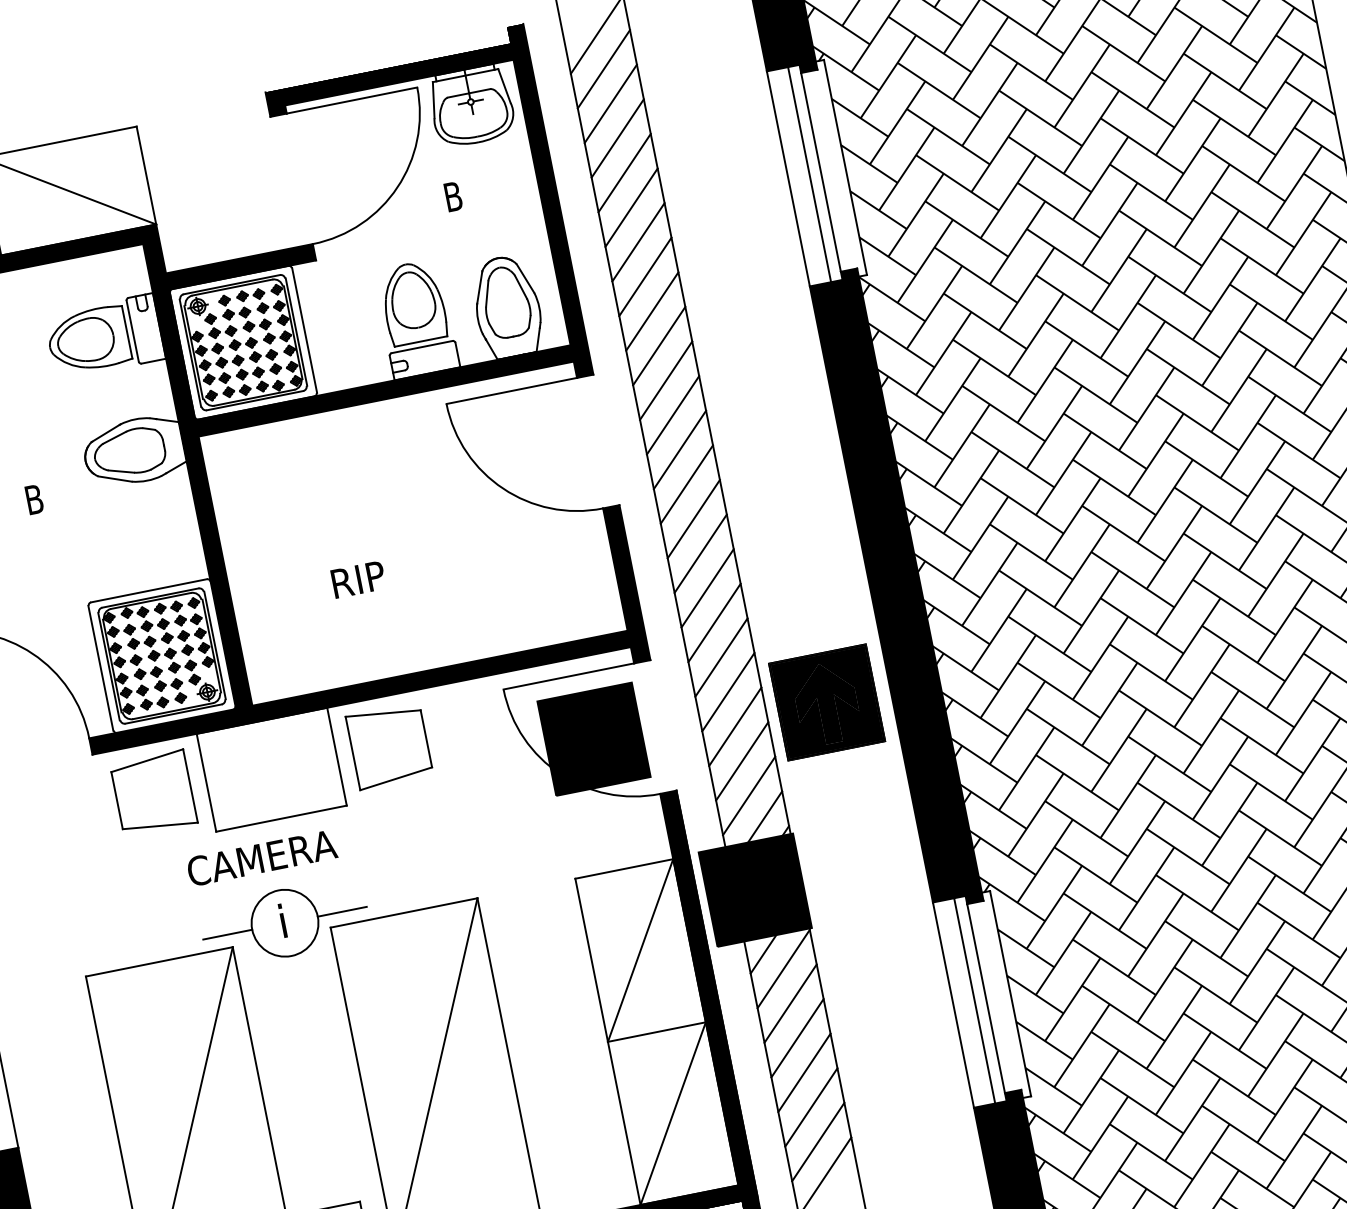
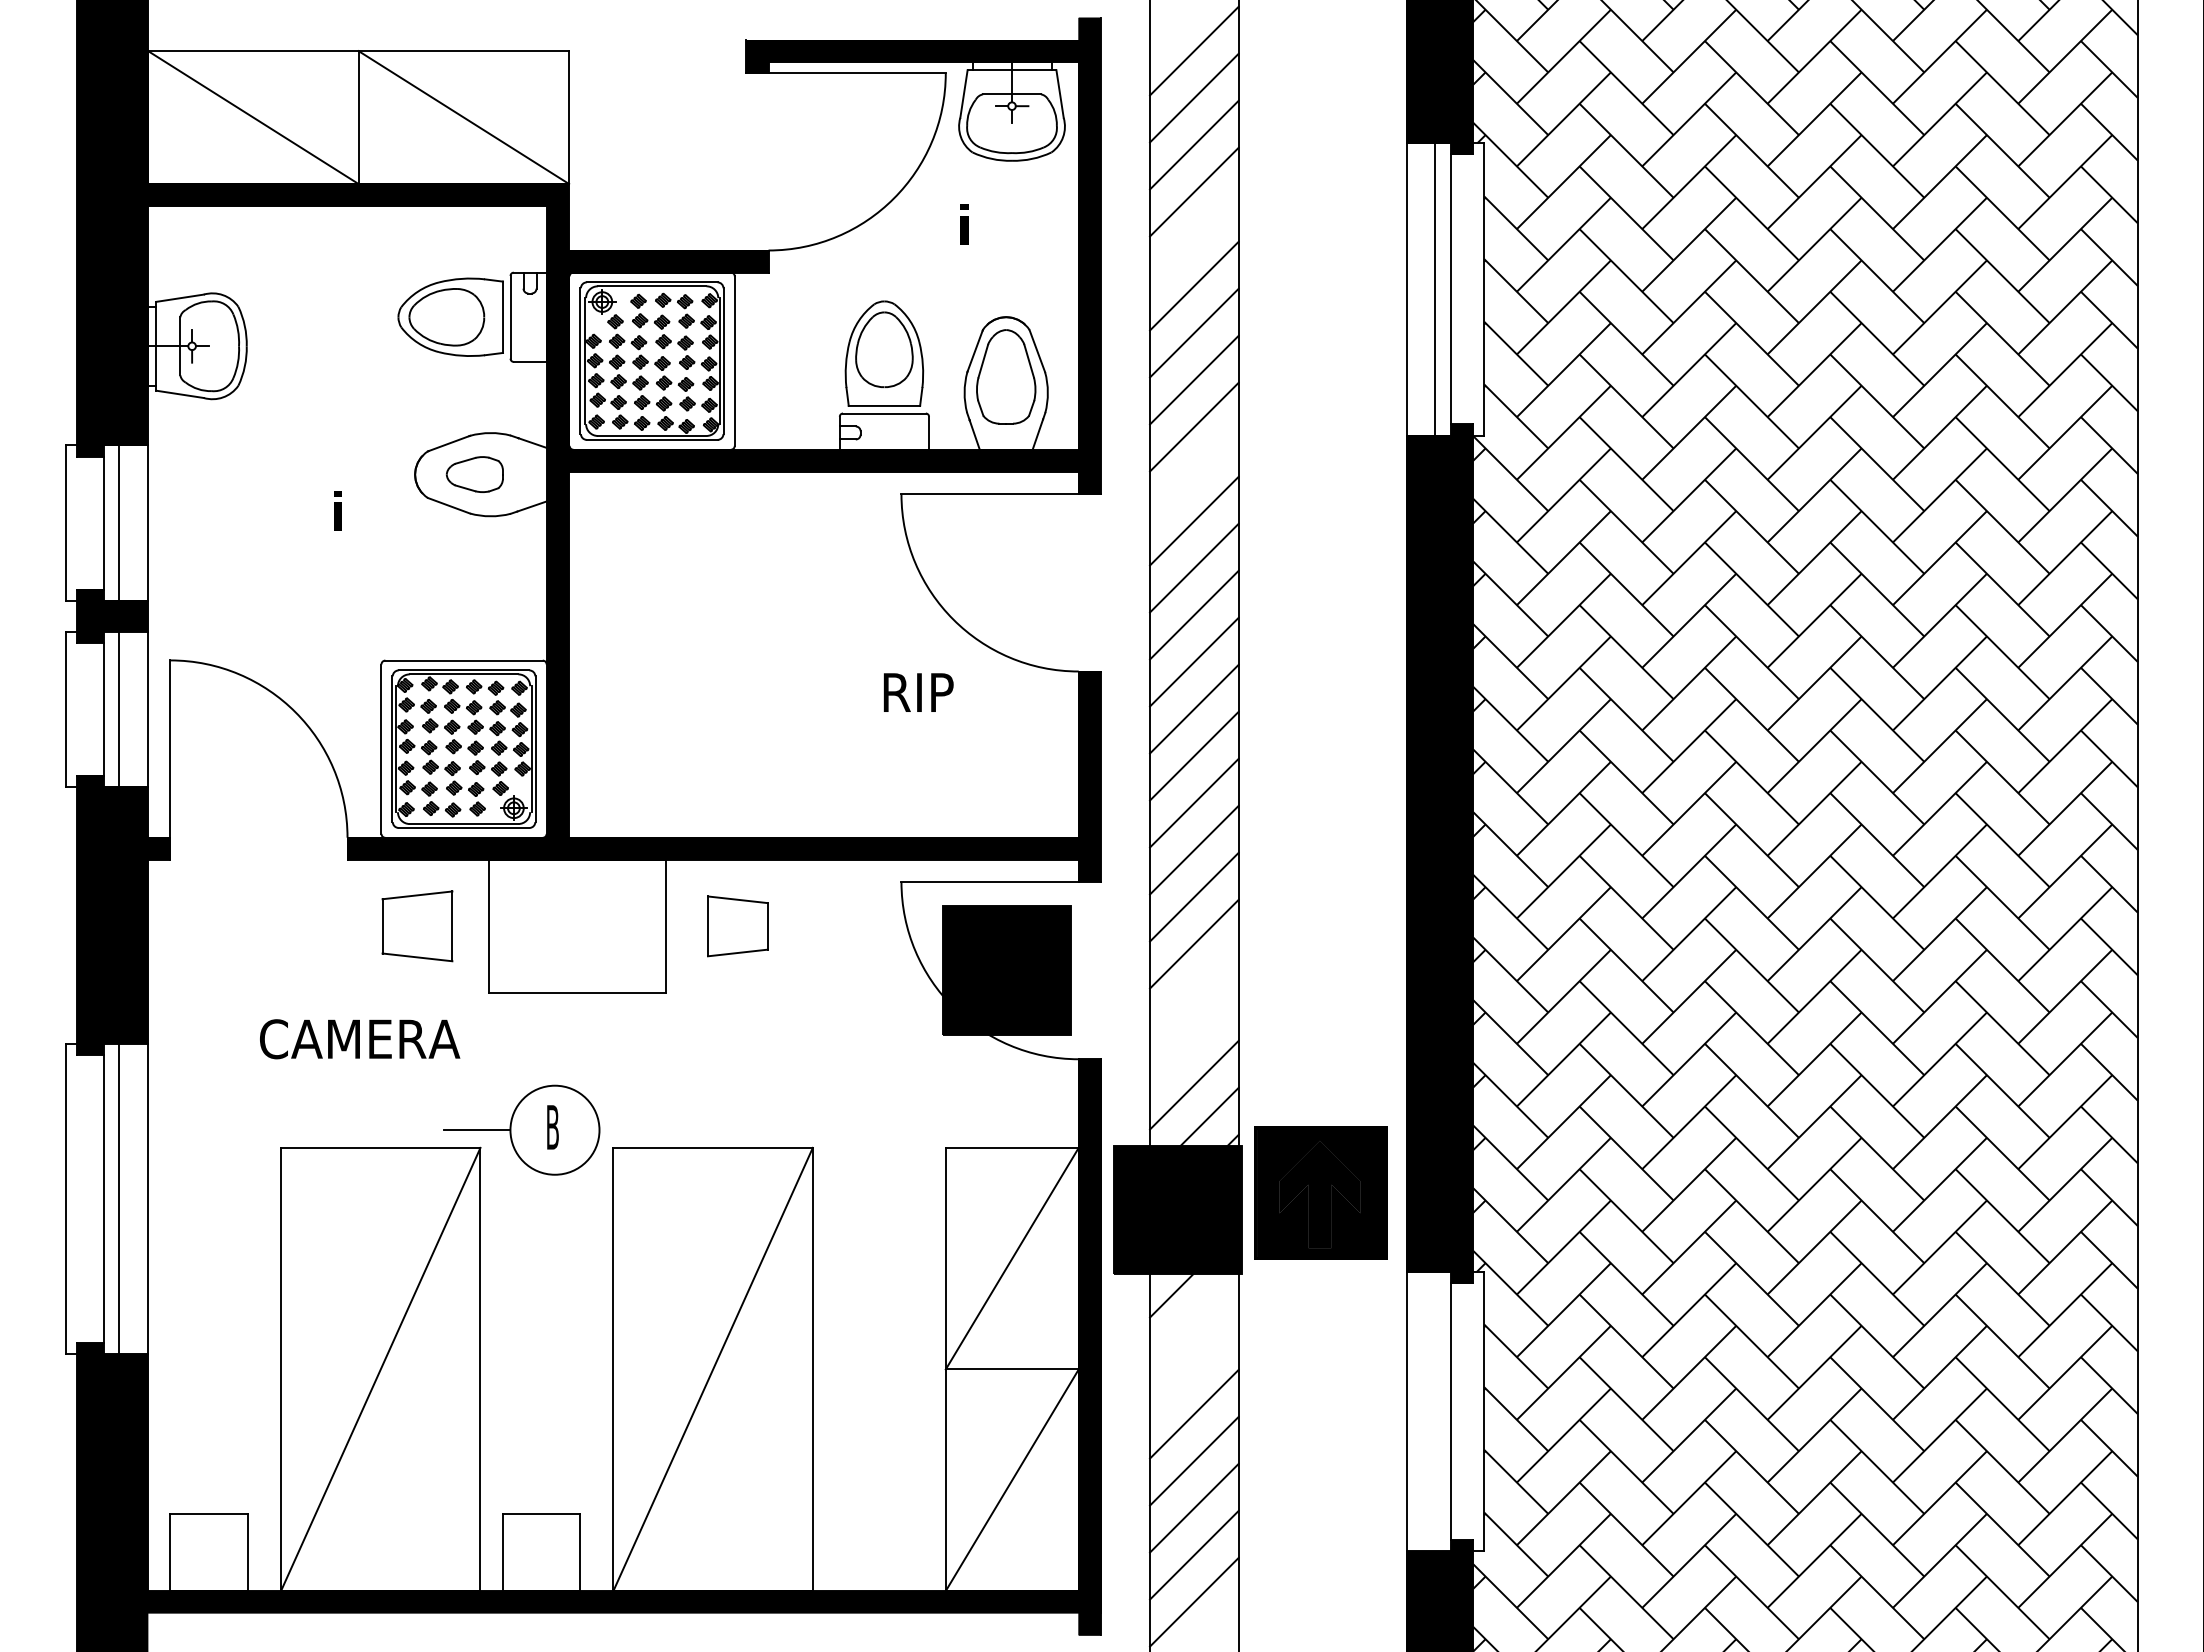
line: (624, 172) -> (1194, 238), removed
text: (453, 196) -> (964, 224), B -> i
line: (659, 345) -> (1194, 473), removed
part: (129, 452) -> (474, 474), size x0.6
text: (34, 498) -> (338, 510), B -> i
text: (358, 579) -> (918, 692), moved
part: (826, 701) -> (1320, 1192), moved
line: (735, 726) -> (1194, 990), removed
part: (389, 746) -> (737, 926), size x0.6
line: (742, 760) -> (1194, 1037), removed
part: (153, 793) -> (417, 926), size x0.7
text: (262, 858) -> (360, 1039), moved
line: (342, 912) -> (632, 1130), removed
text: (282, 920) -> (552, 1126), i -> B
line: (783, 968) -> (1194, 1319), removed
line: (974, 1000) -> (1435, 1411), removed
line: (790, 1003) -> (1194, 1366), removed

